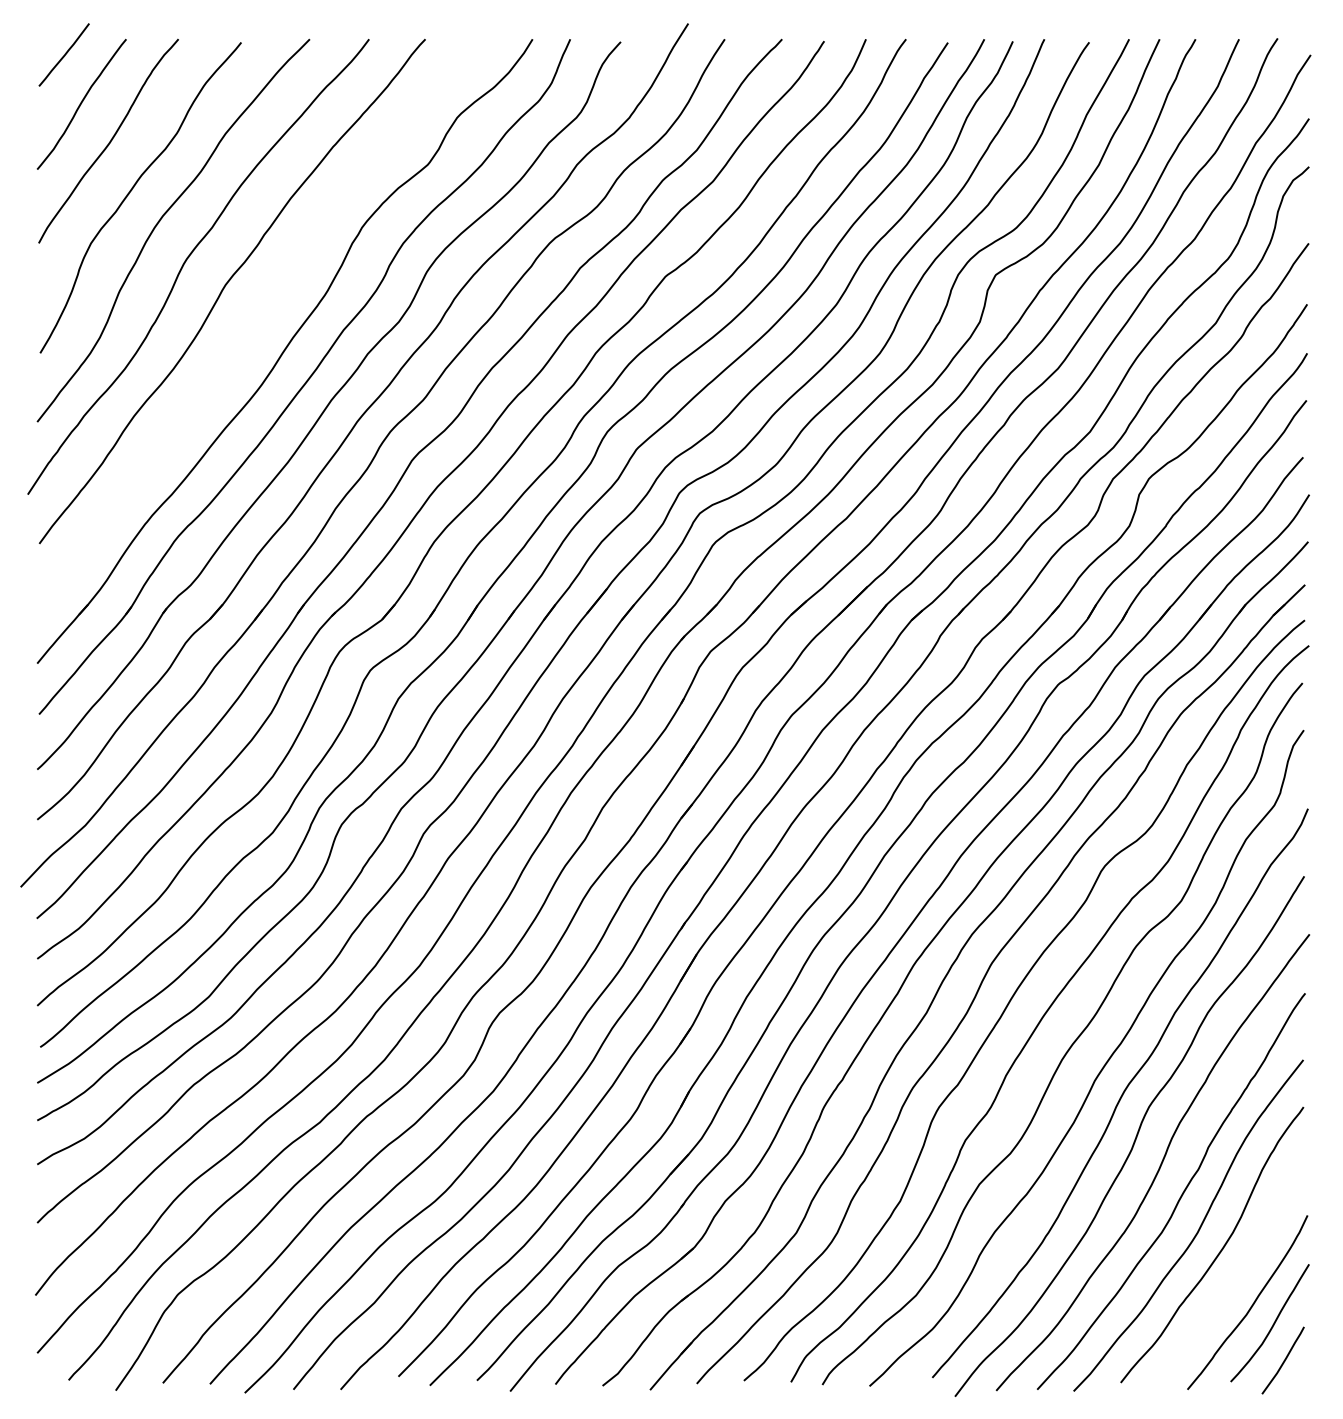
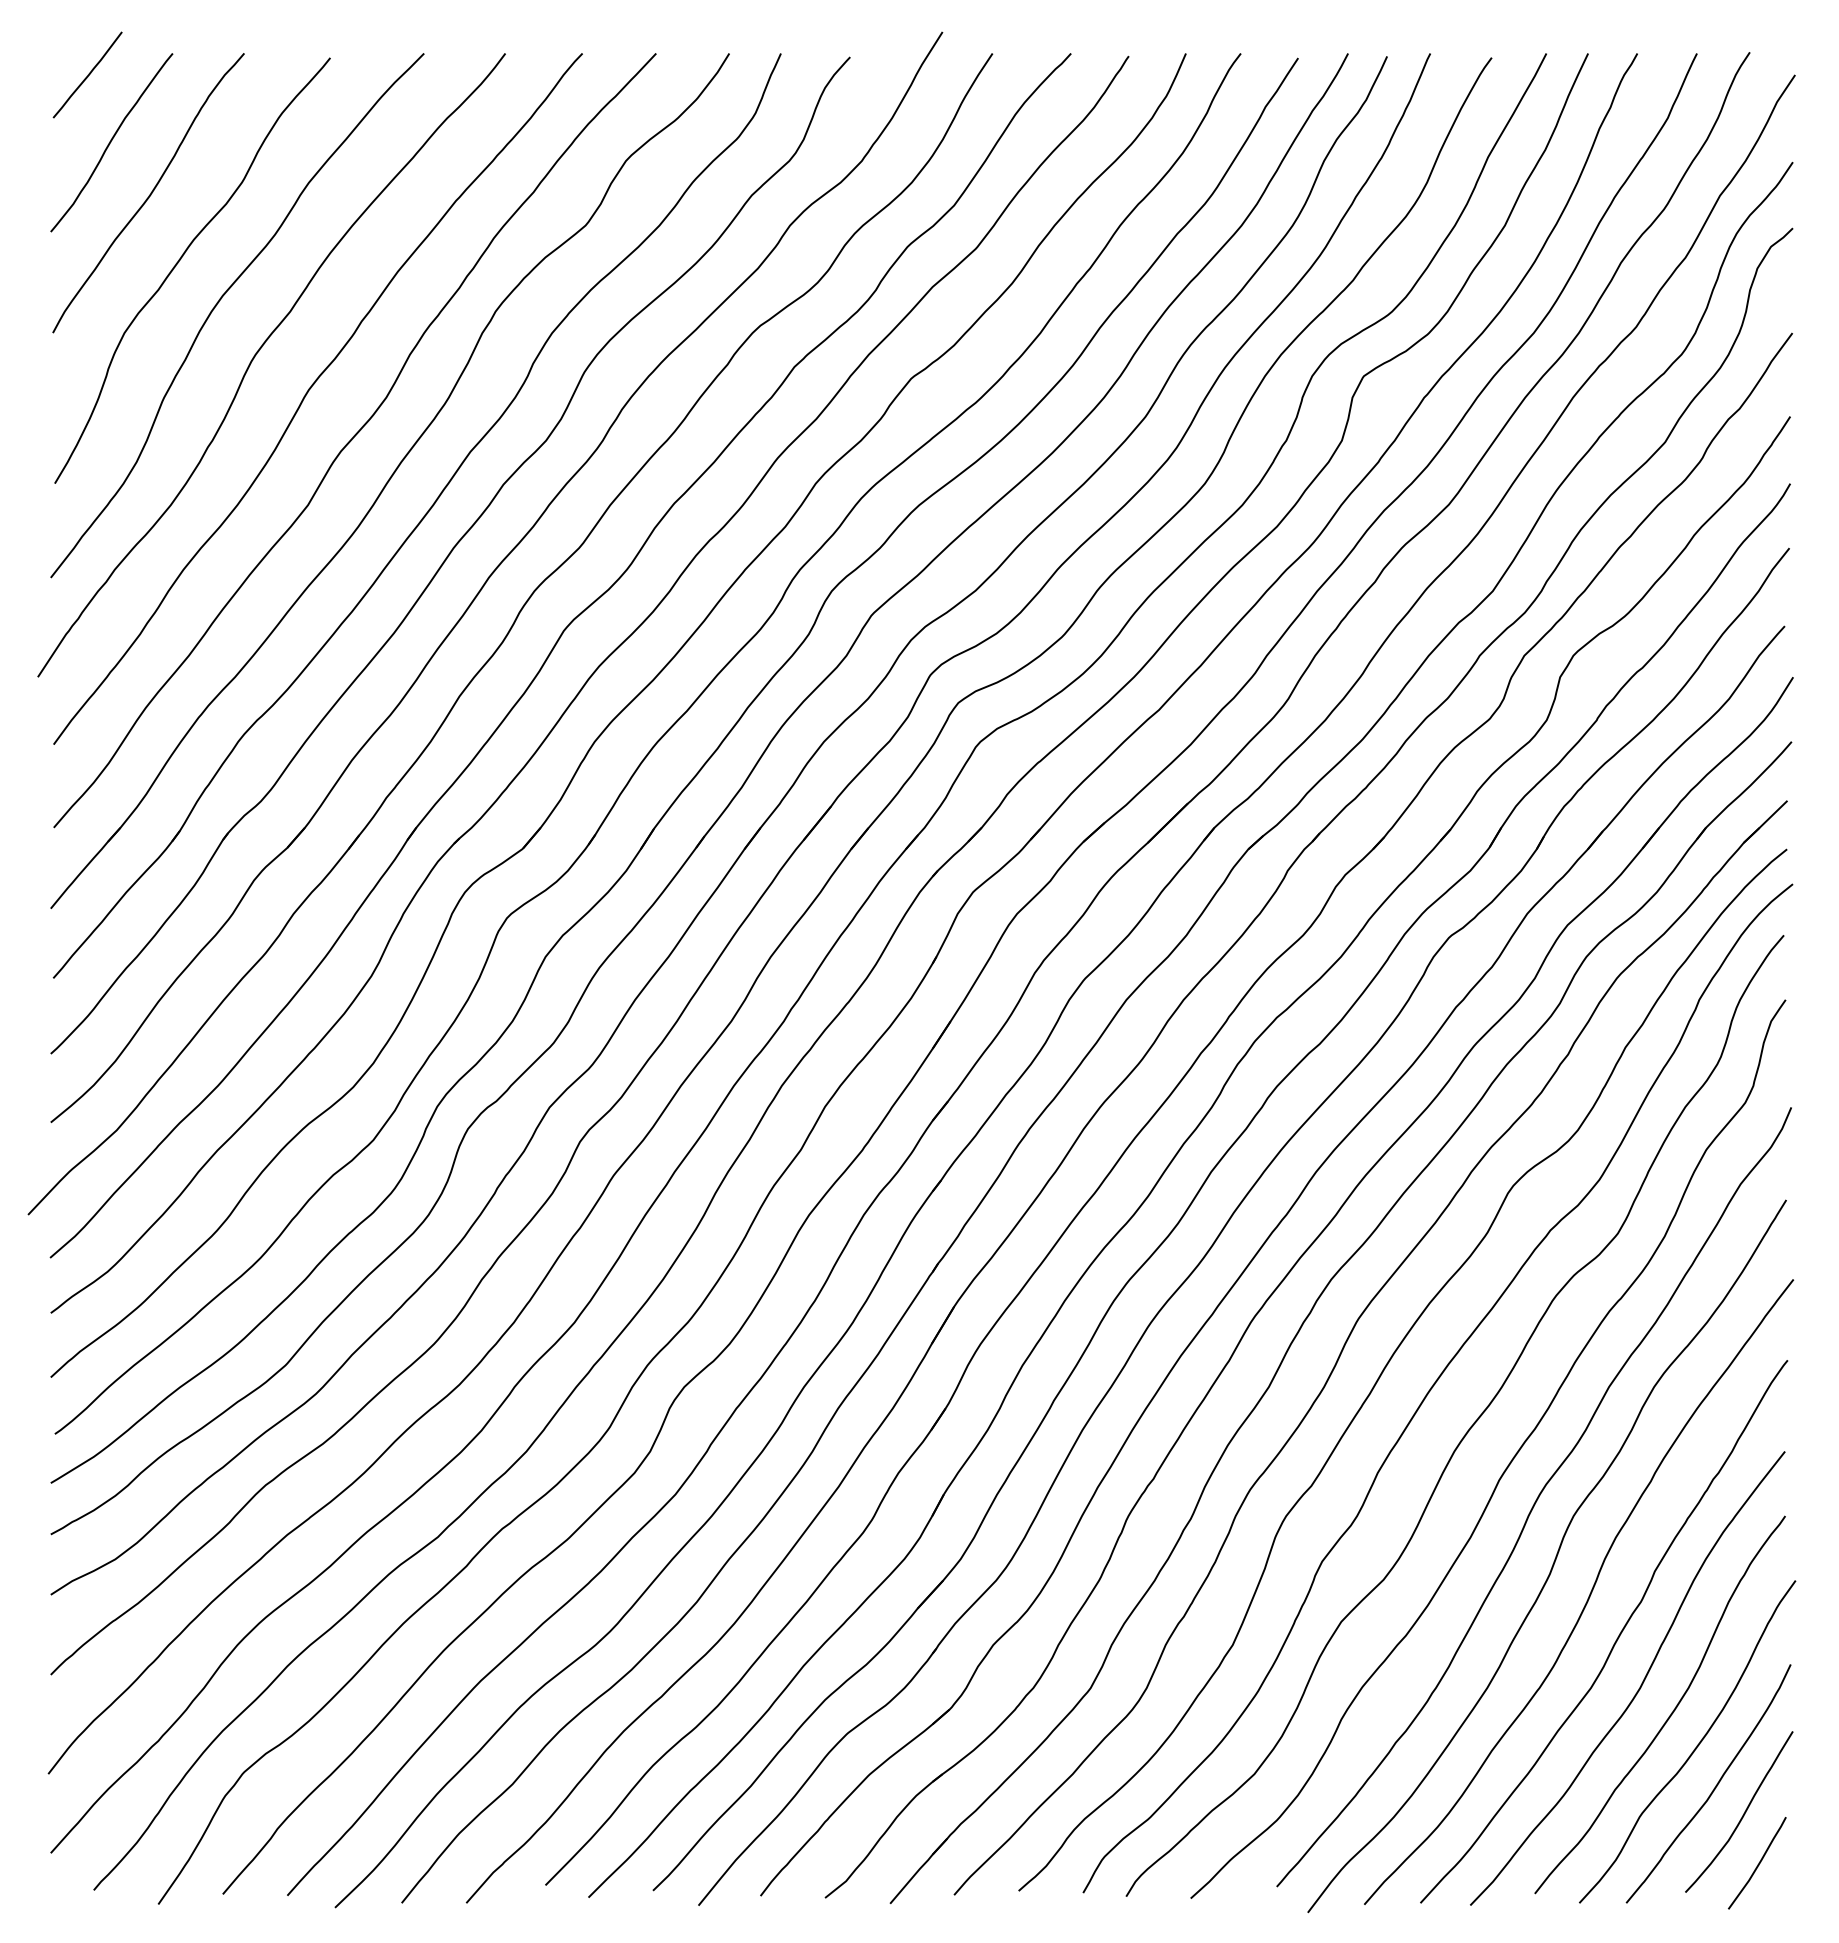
curve: (257, 321) -> (352, 440), added
curve: (1238, 1274) -> (1696, 1745), added

